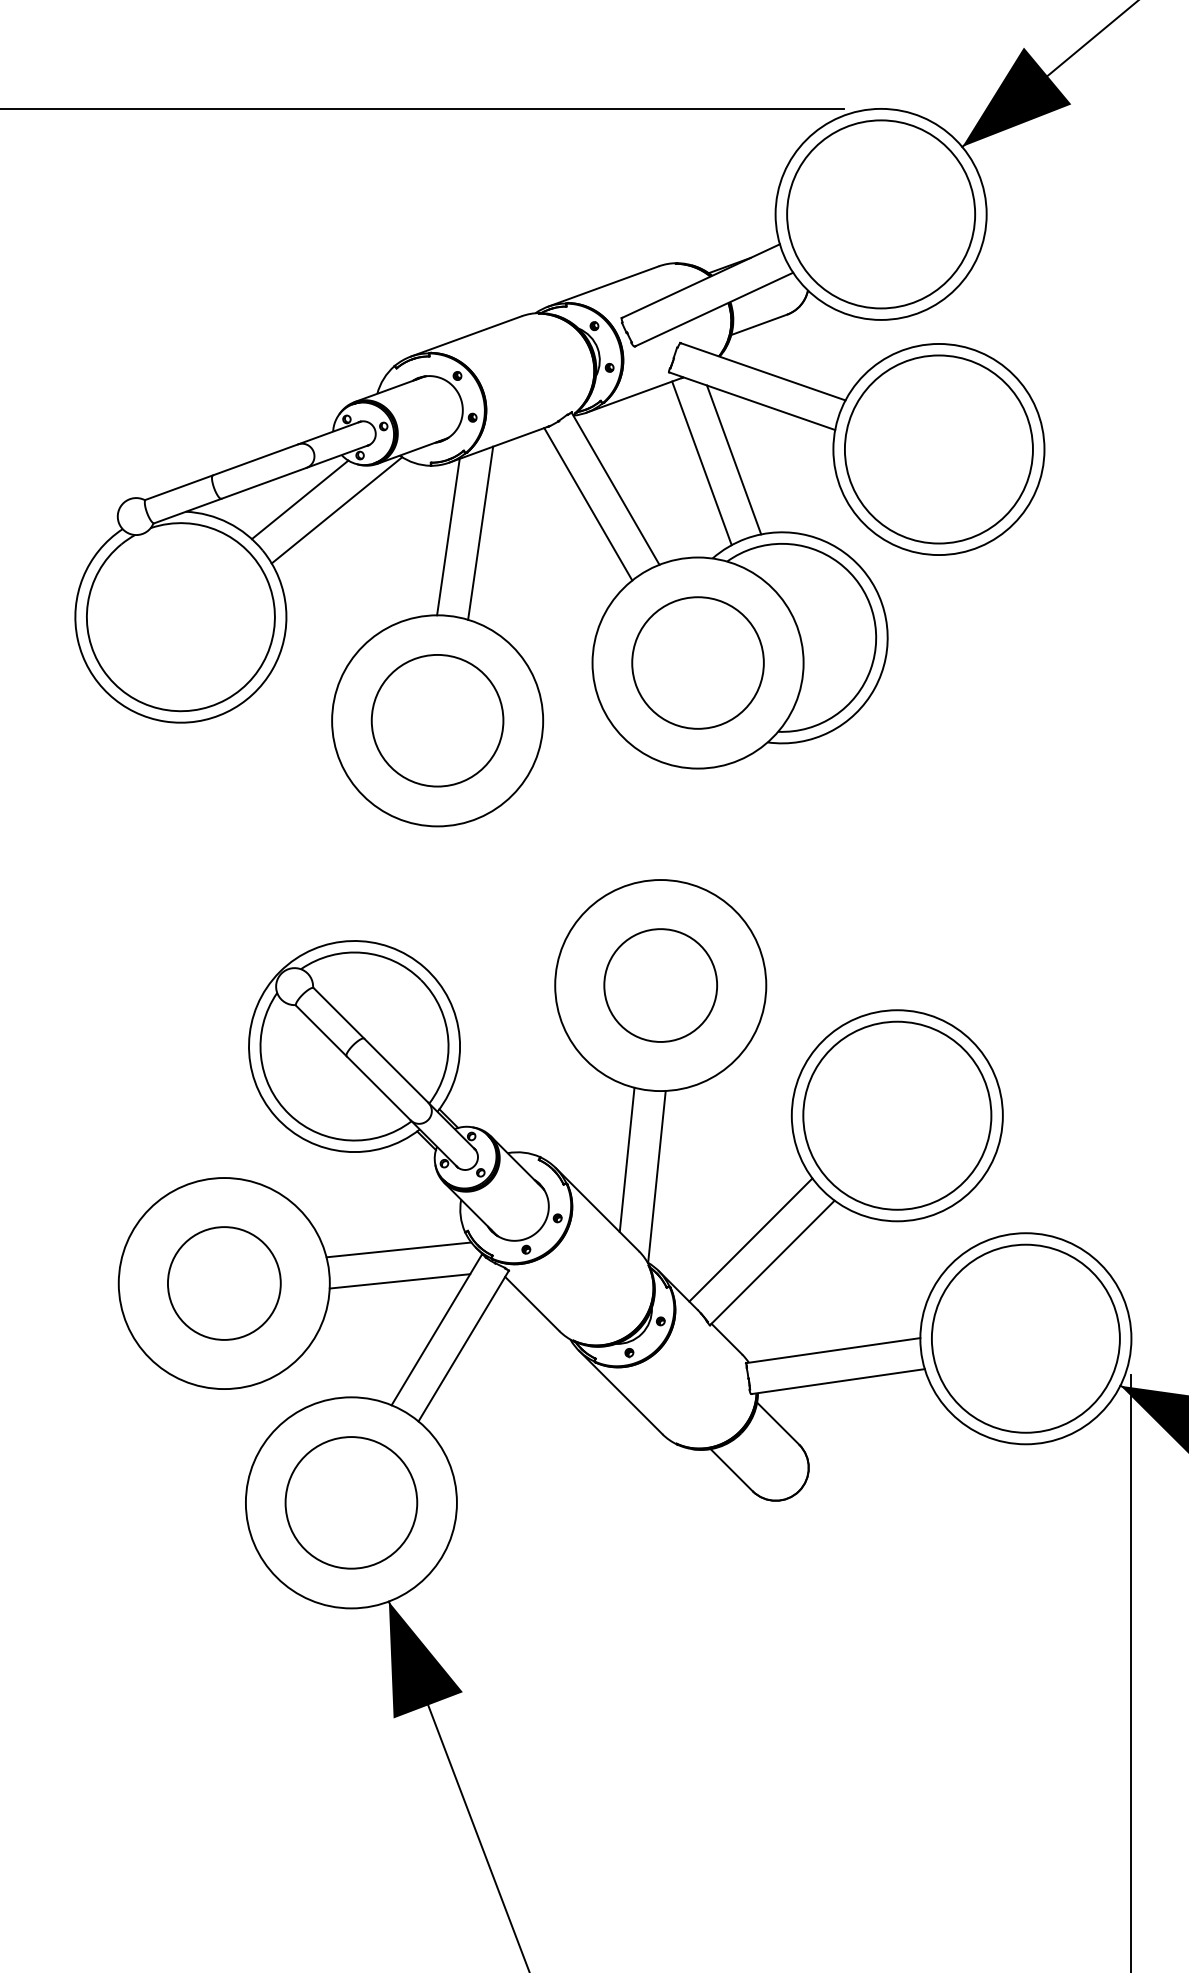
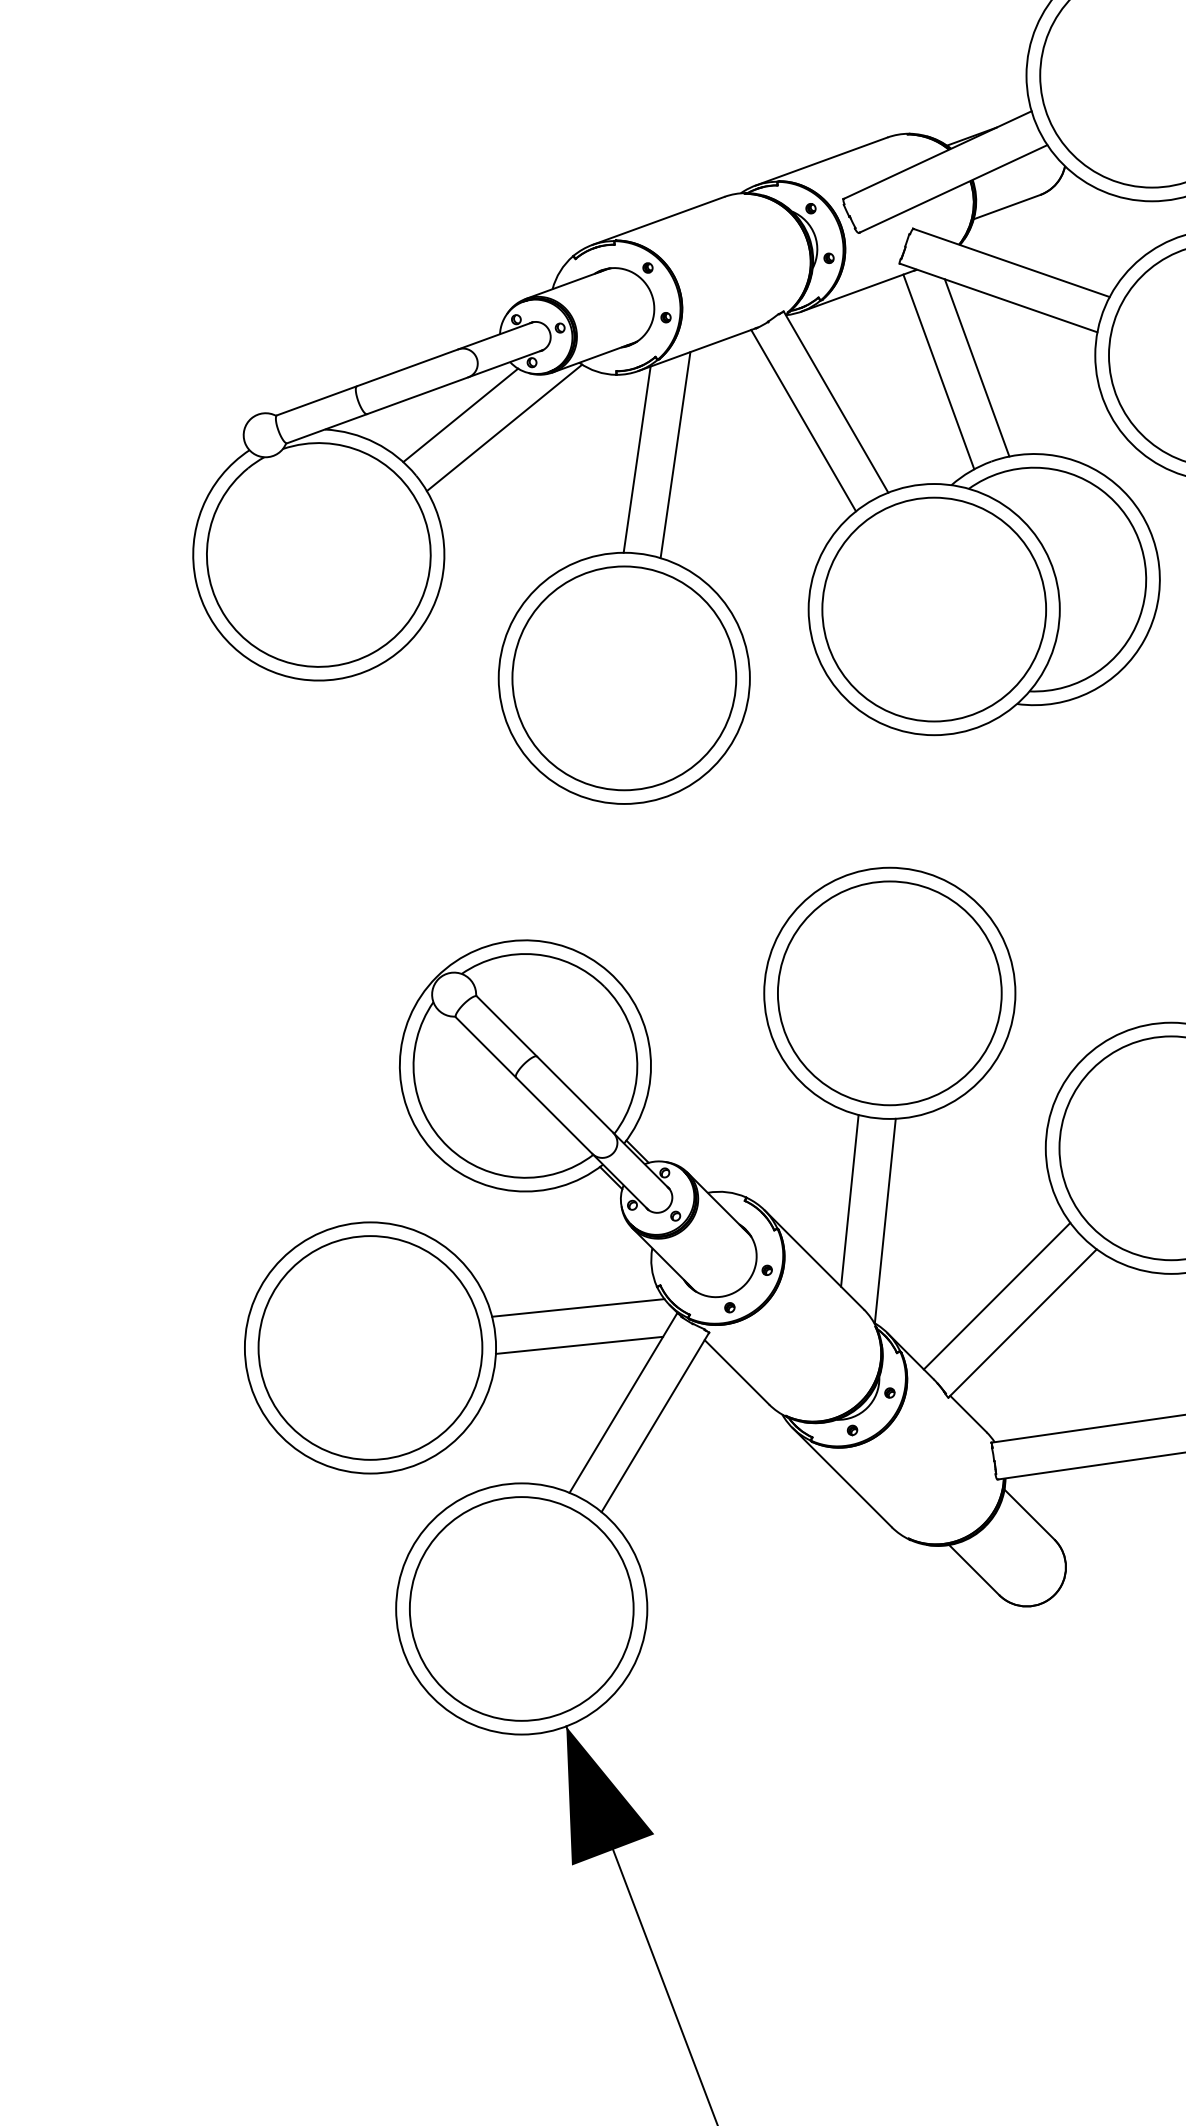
circle: (697, 662) -> (933, 608), size x1.43
circle: (437, 720) -> (624, 677), size x1.43
circle: (660, 985) -> (889, 993), size x1.67
circle: (224, 1283) -> (370, 1347), size x1.67
circle: (351, 1502) -> (521, 1608), size x1.43

